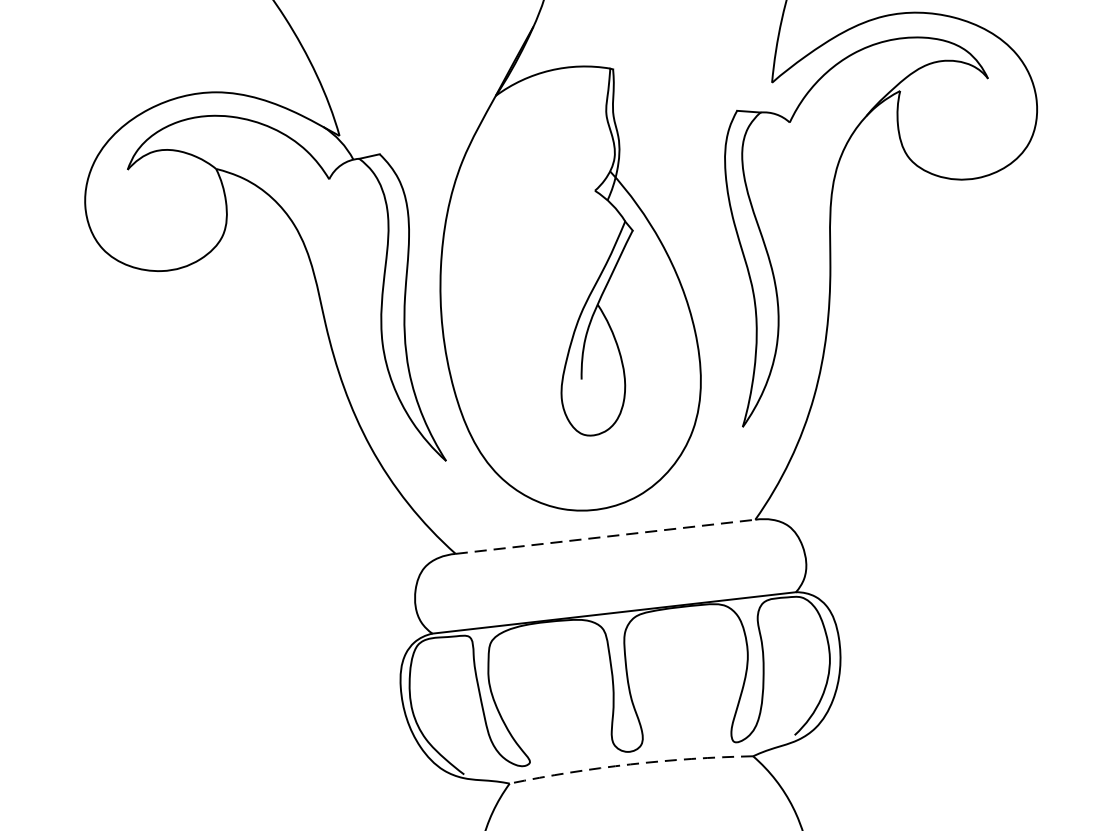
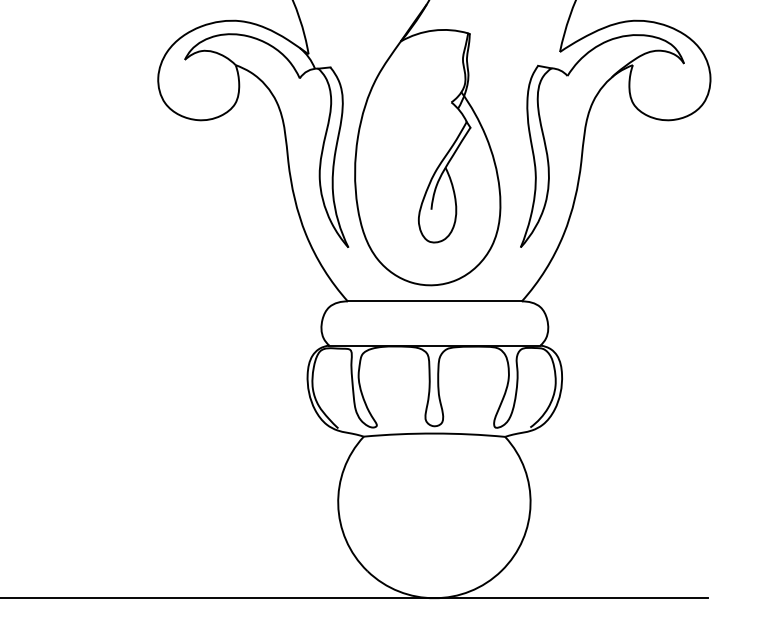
line: (604, 536) -> (434, 301), dashed -> solid
arc: (630, 764) -> (434, 433), dashed -> solid

